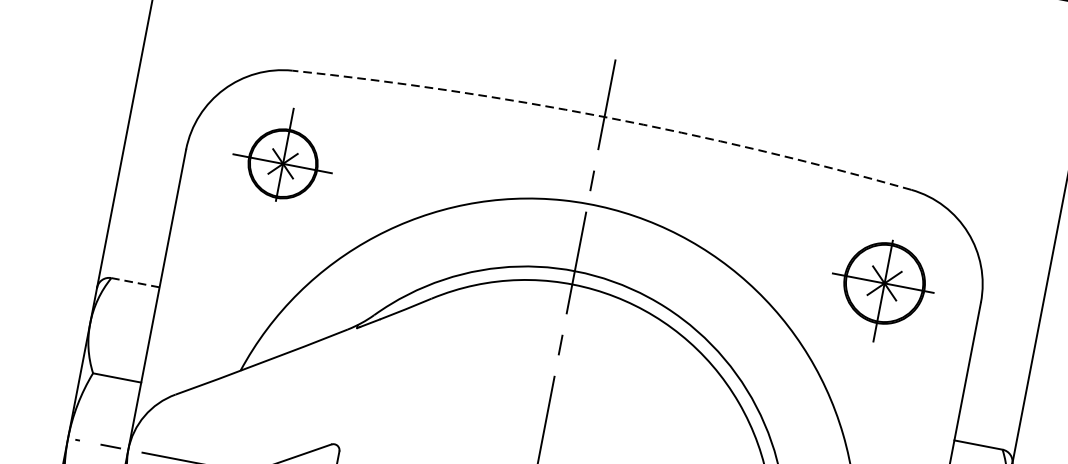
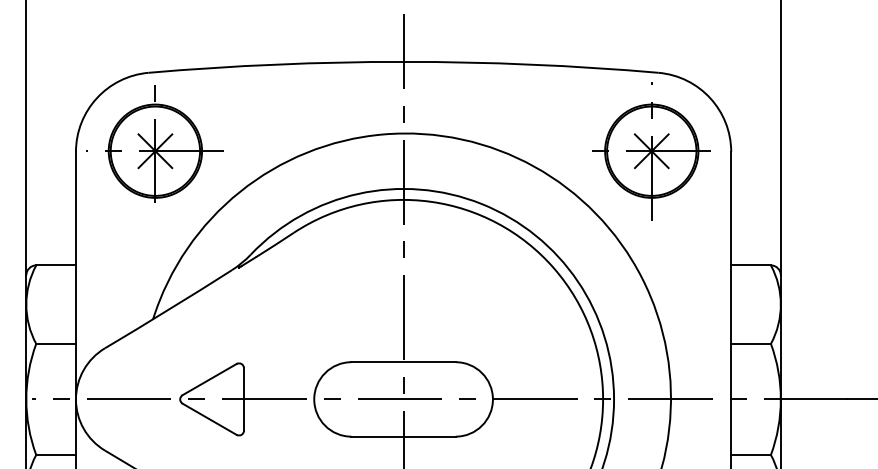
arc: (604, 116) -> (403, 61), dashed -> solid
part: (283, 157) -> (154, 143), size x1.67
line: (135, 282) -> (56, 265), dashed -> solid
part: (884, 283) -> (651, 151), size x1.43

